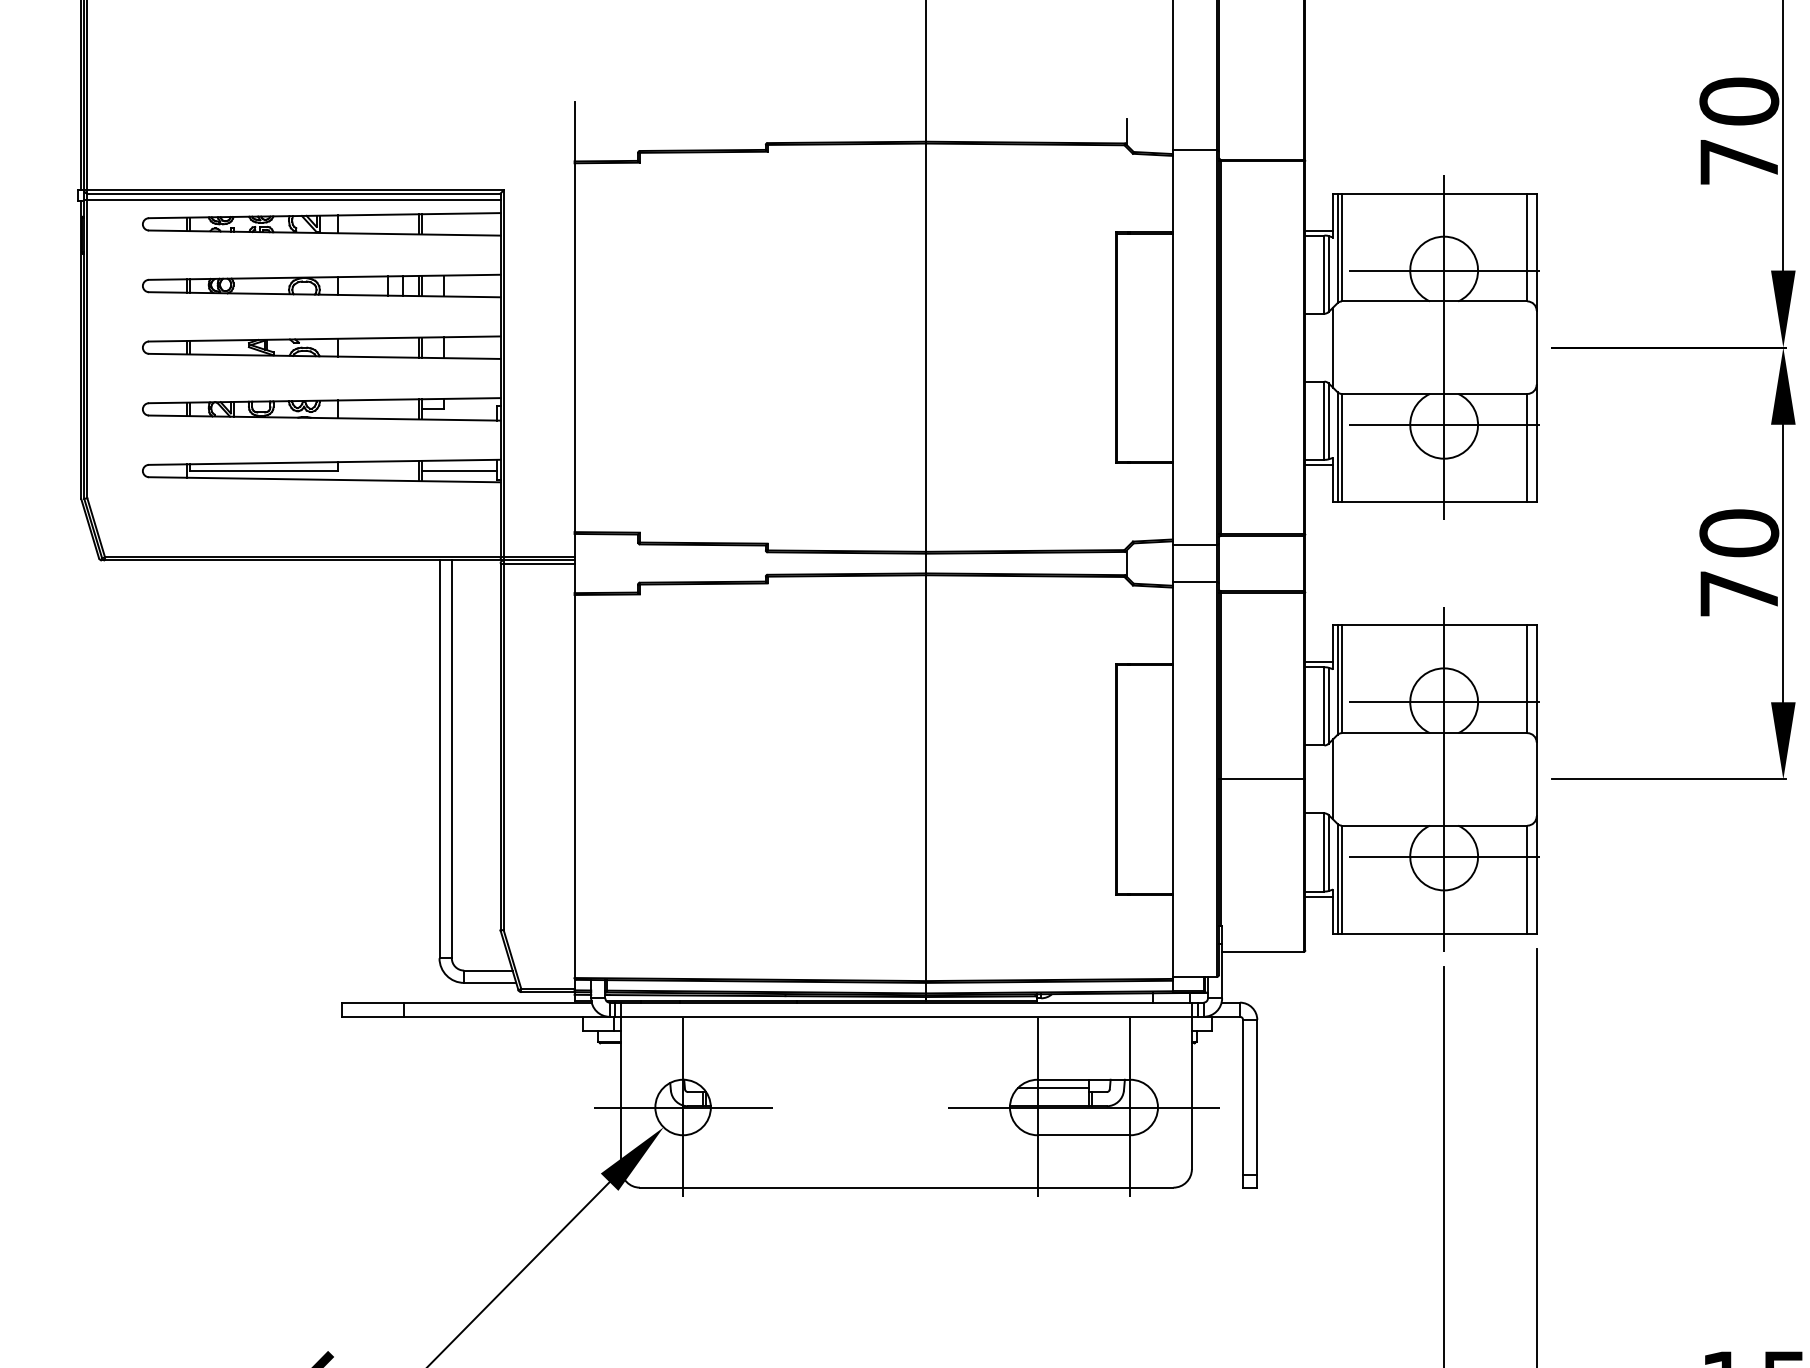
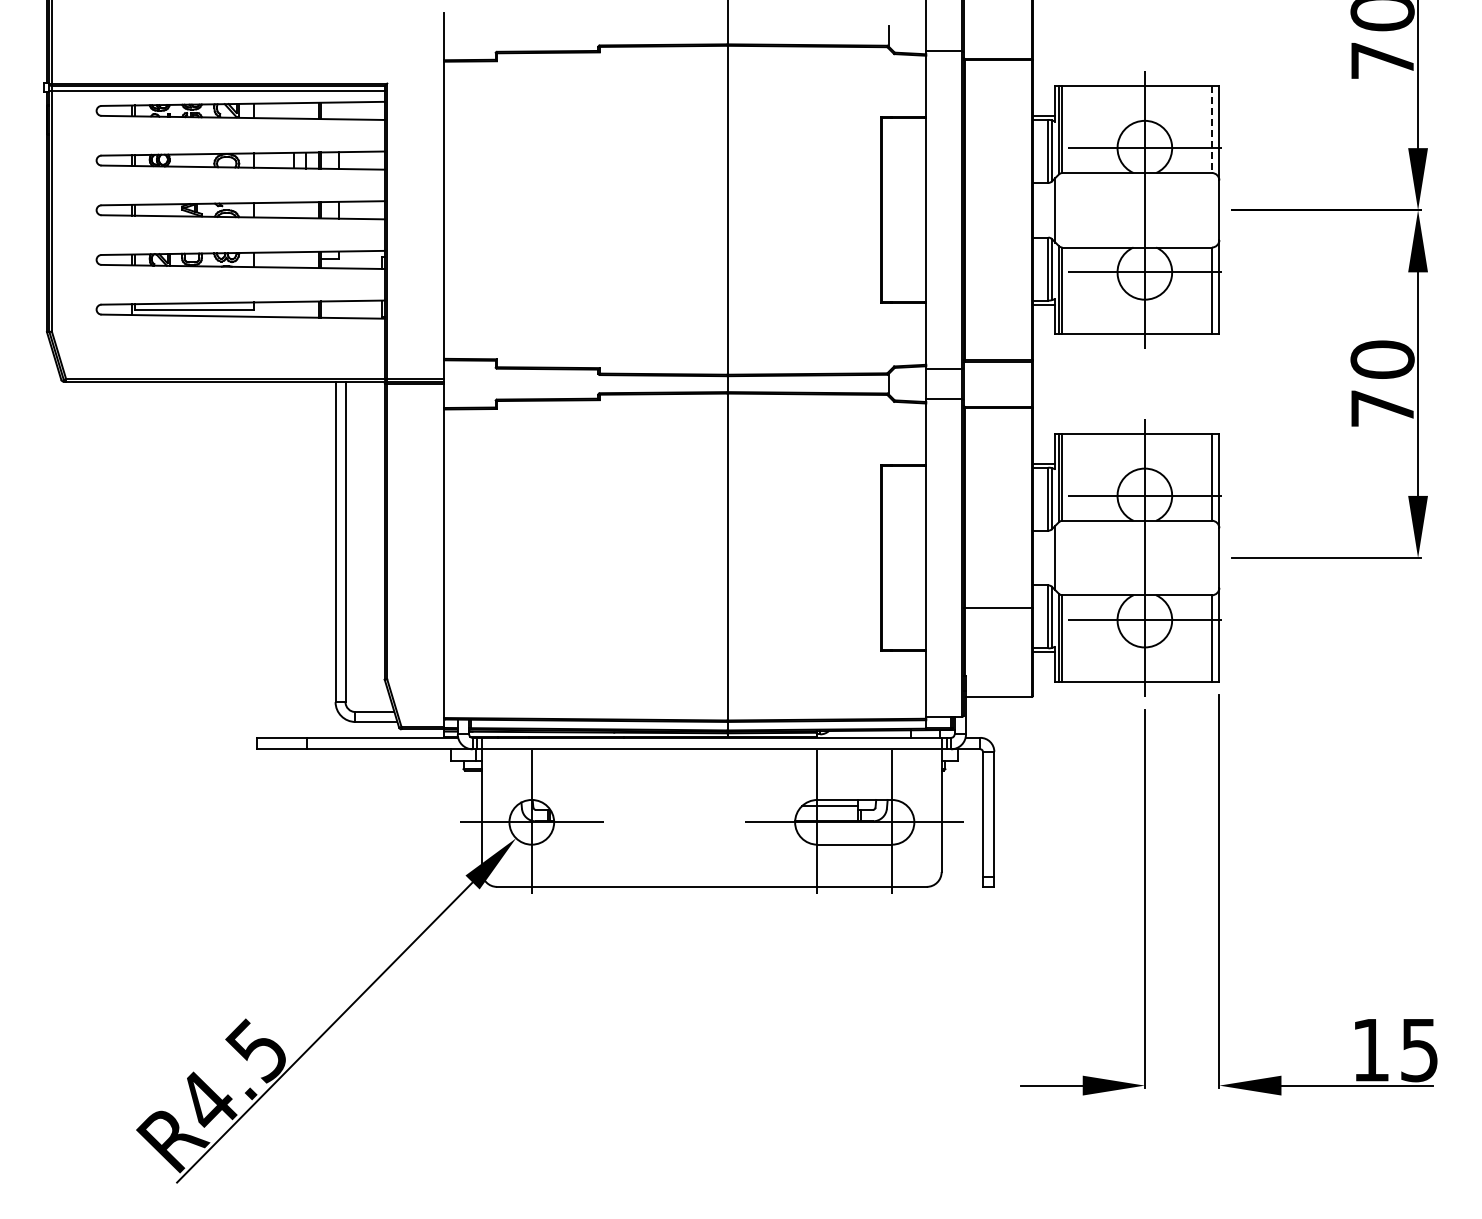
line: (1526, 248) -> (1211, 130), solid -> dashed
line: (459, 470) -> (351, 309), removed
line: (1262, 779) -> (998, 608), moved

